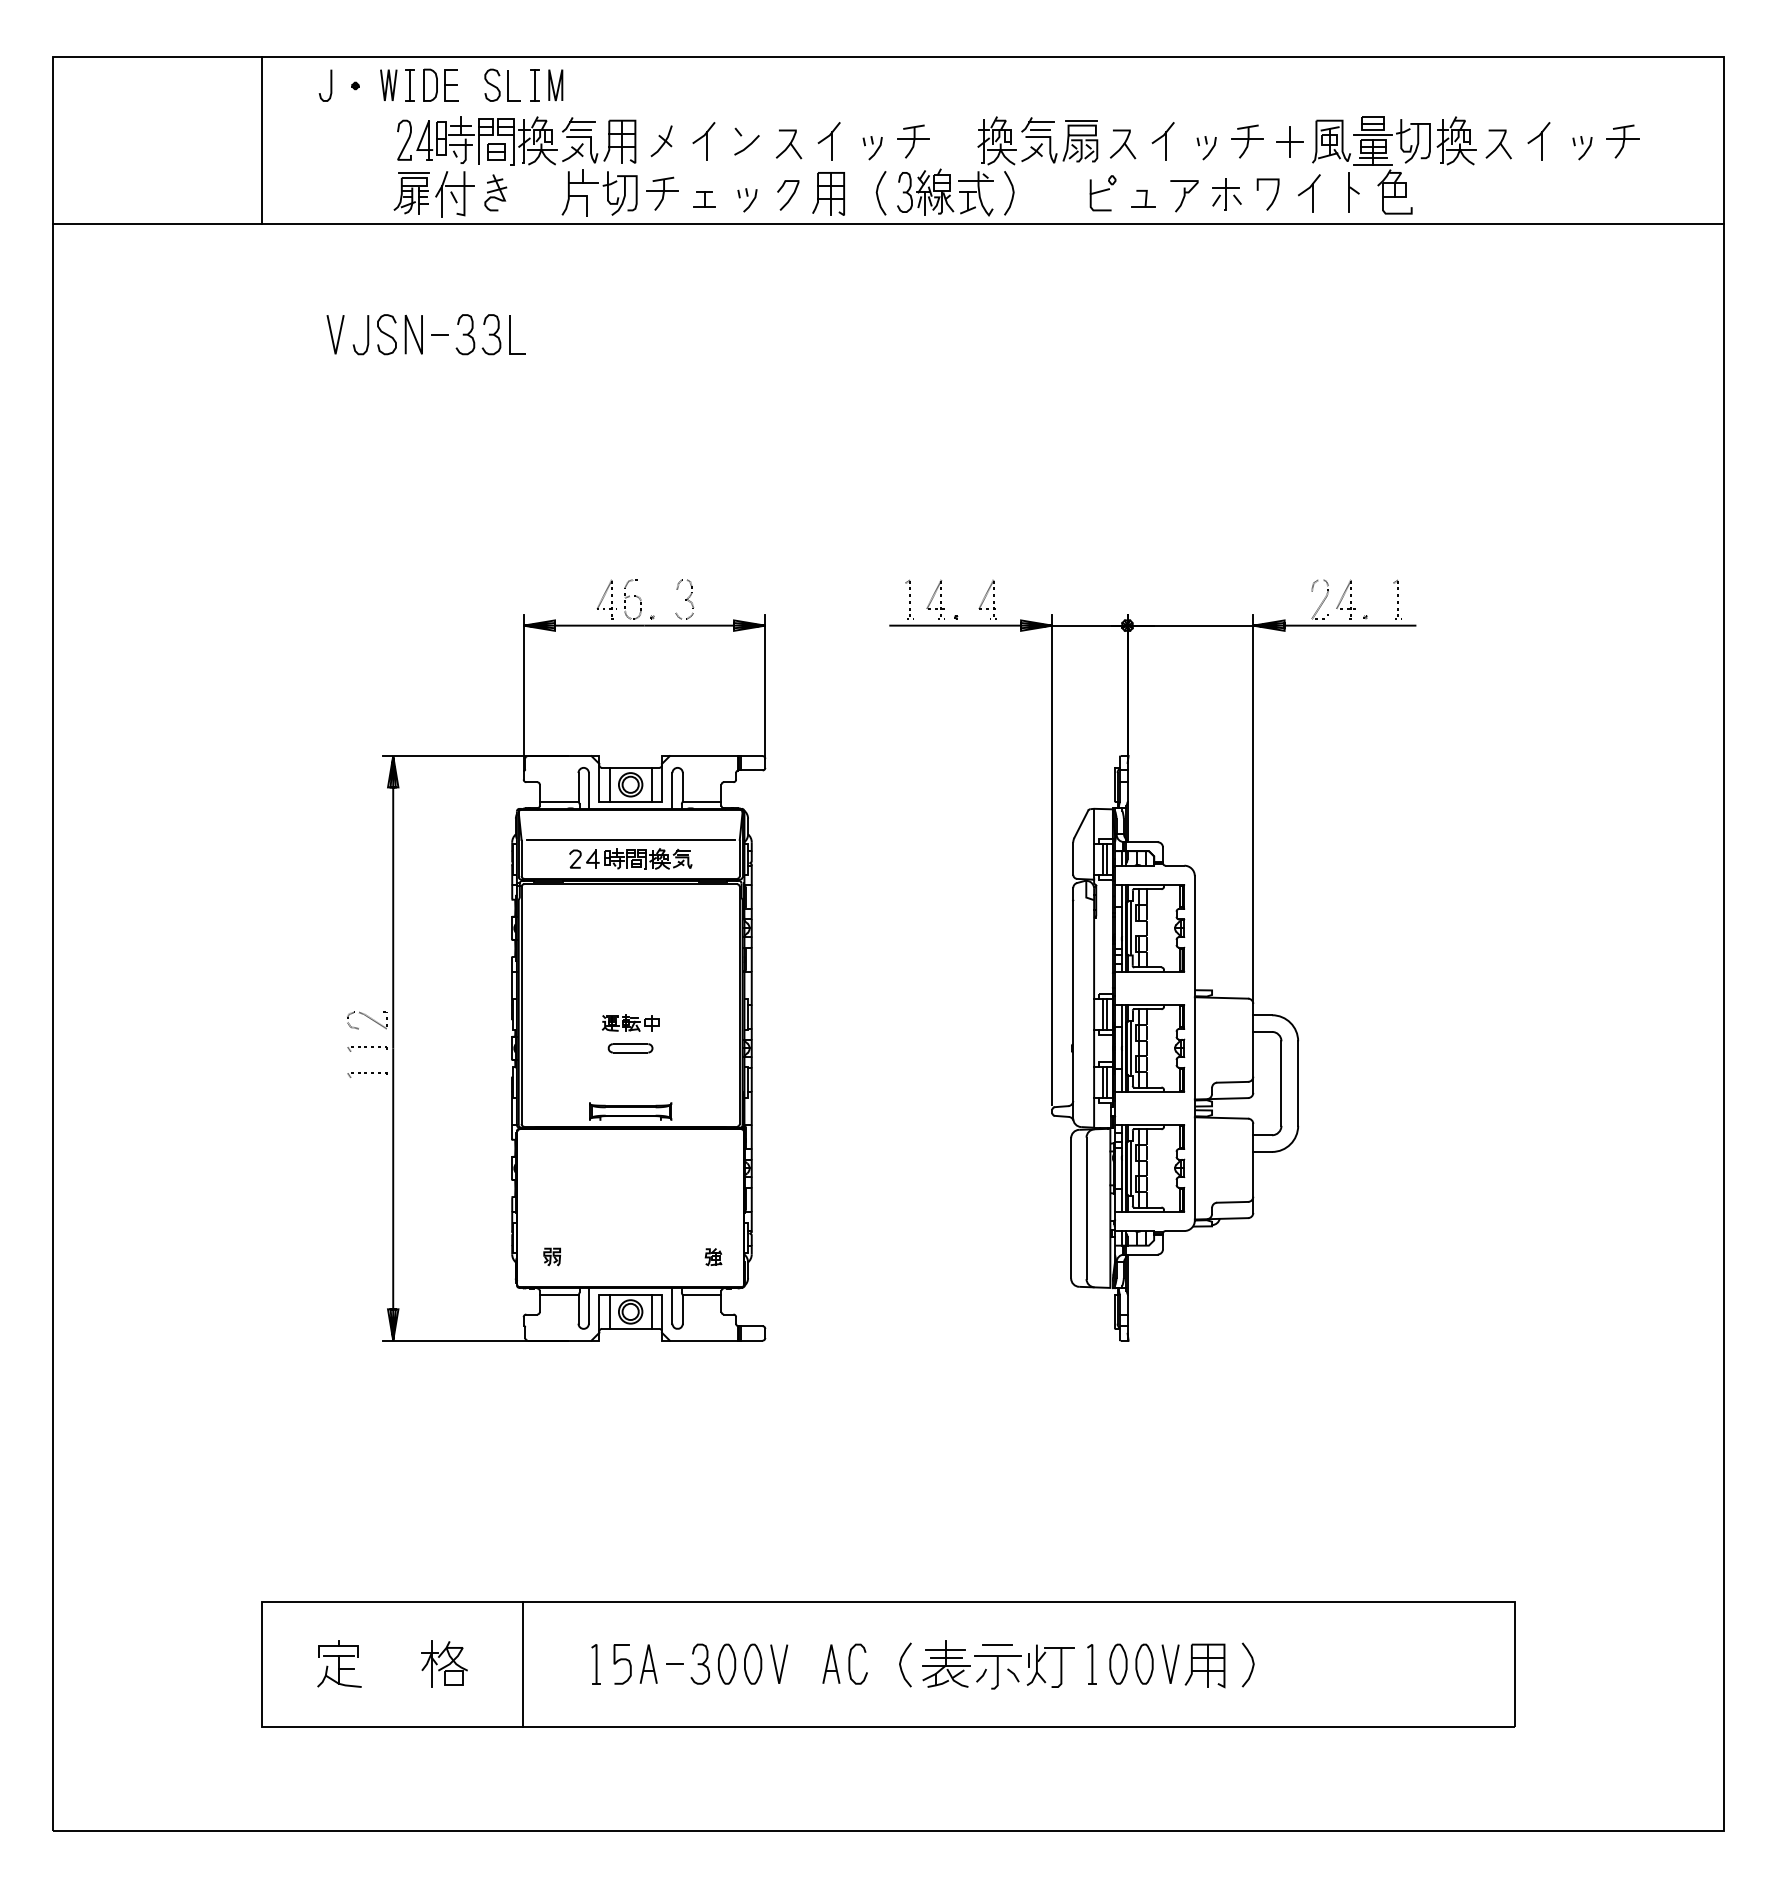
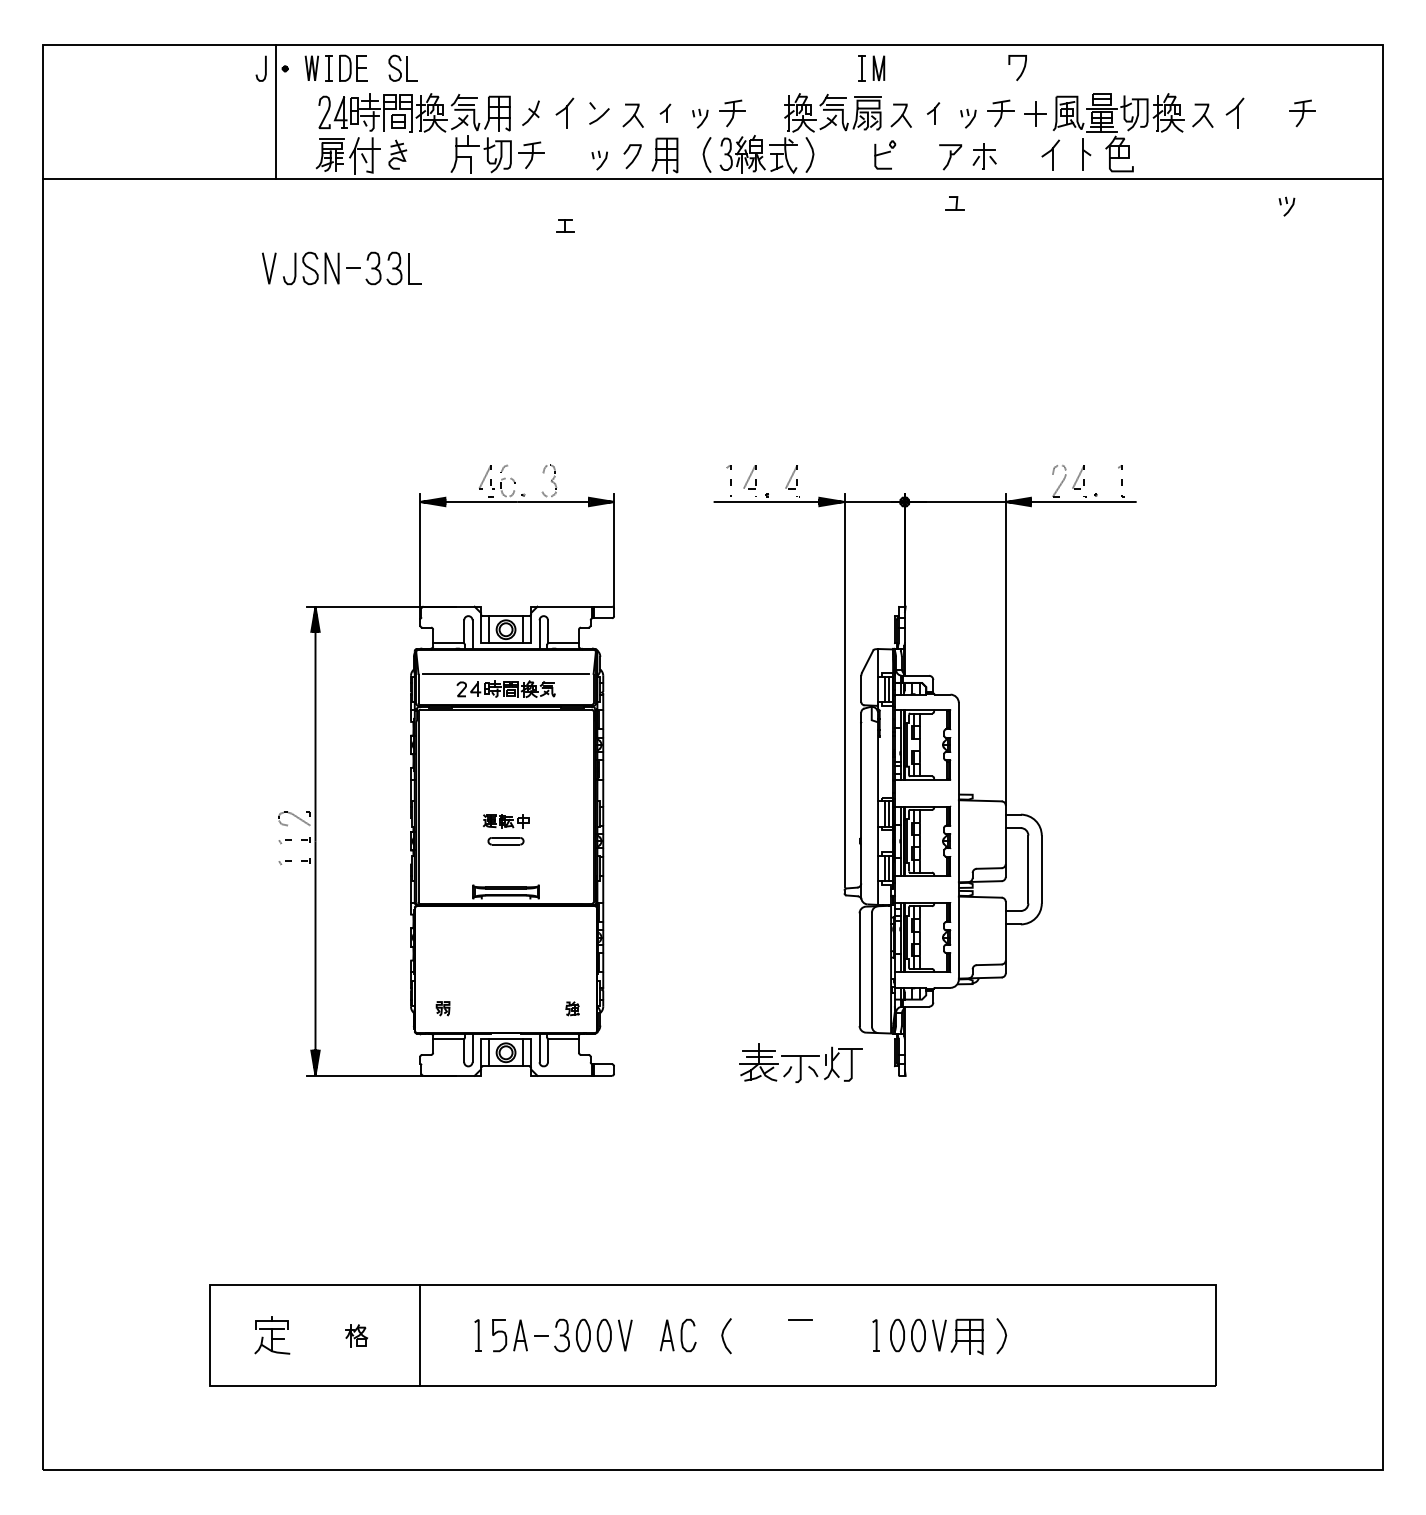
part: (546, 85) -> (871, 68), moved
line: (262, 140) -> (276, 112), moved
part: (829, 140) -> (665, 112), size x0.6
part: (1163, 140) -> (933, 112), size x0.7
part: (1581, 147) -> (1286, 206), moved
part: (704, 198) -> (565, 225), moved
part: (1143, 198) -> (954, 203), moved
curve: (1272, 198) -> (1021, 71), moved
part: (444, 1664) -> (356, 1335), size x0.6
part: (997, 1664) -> (800, 1062), moved

